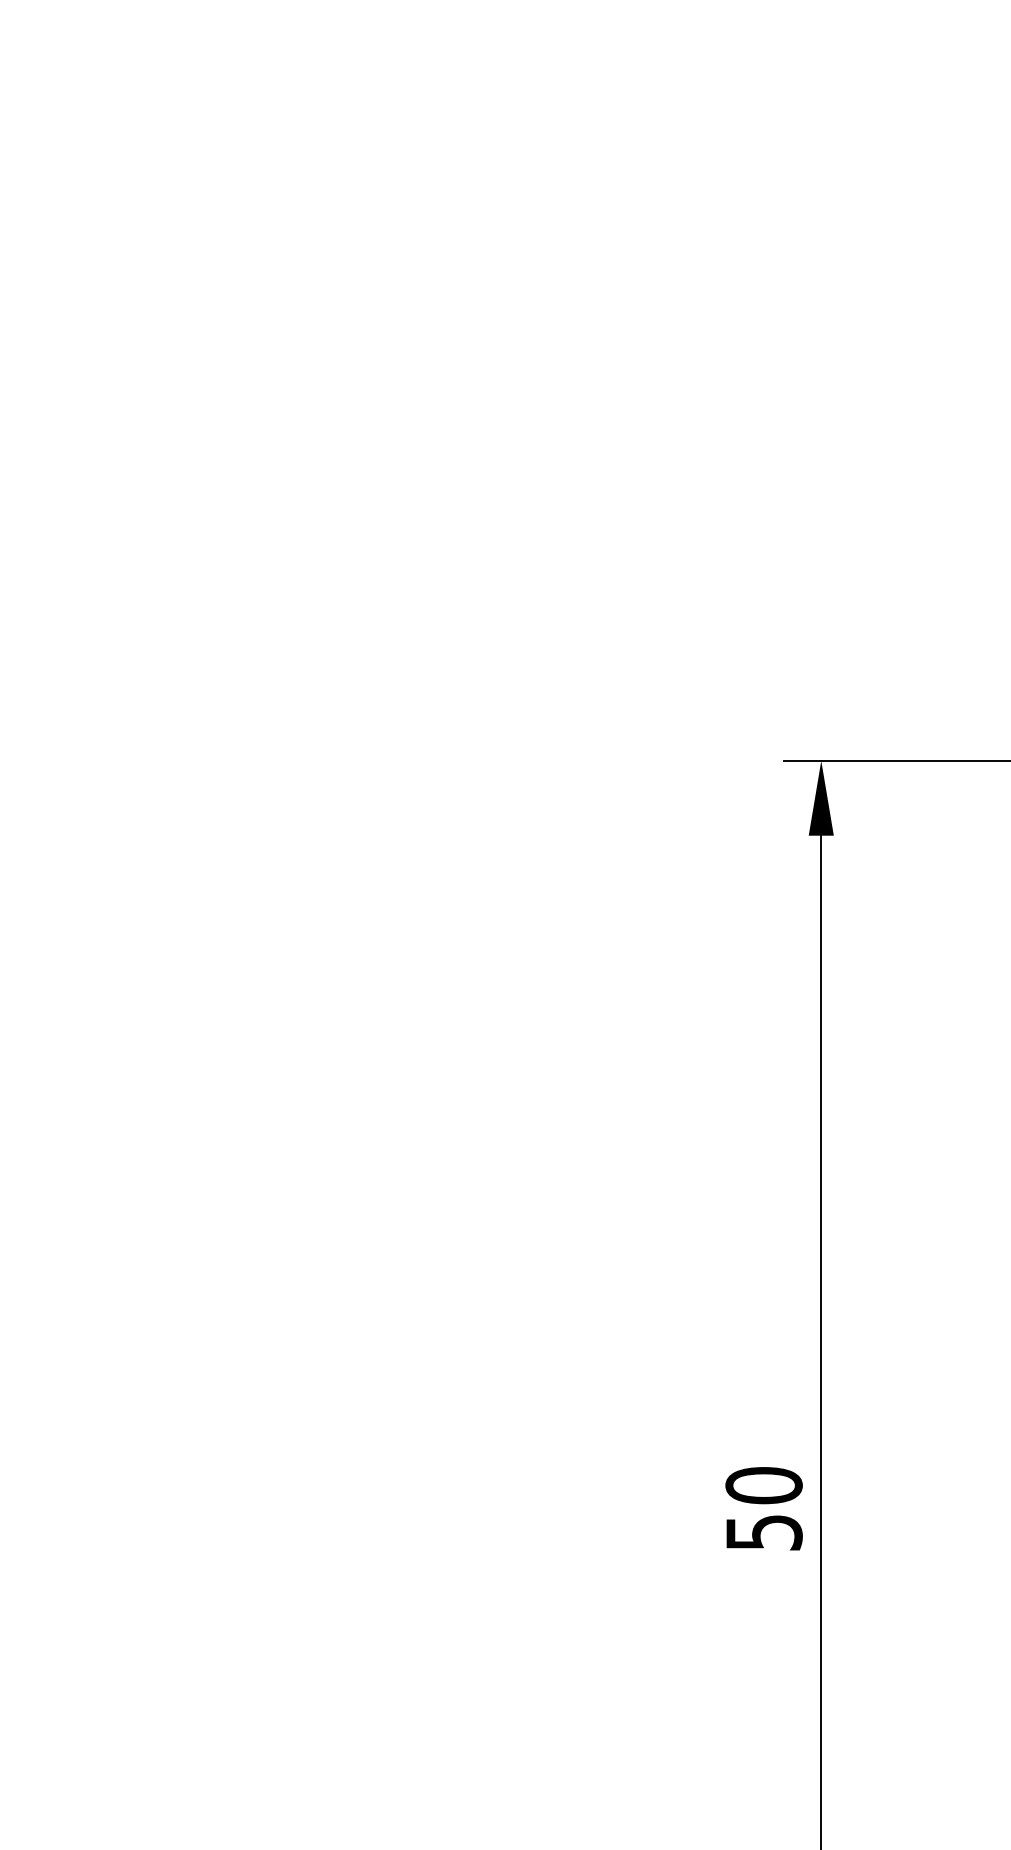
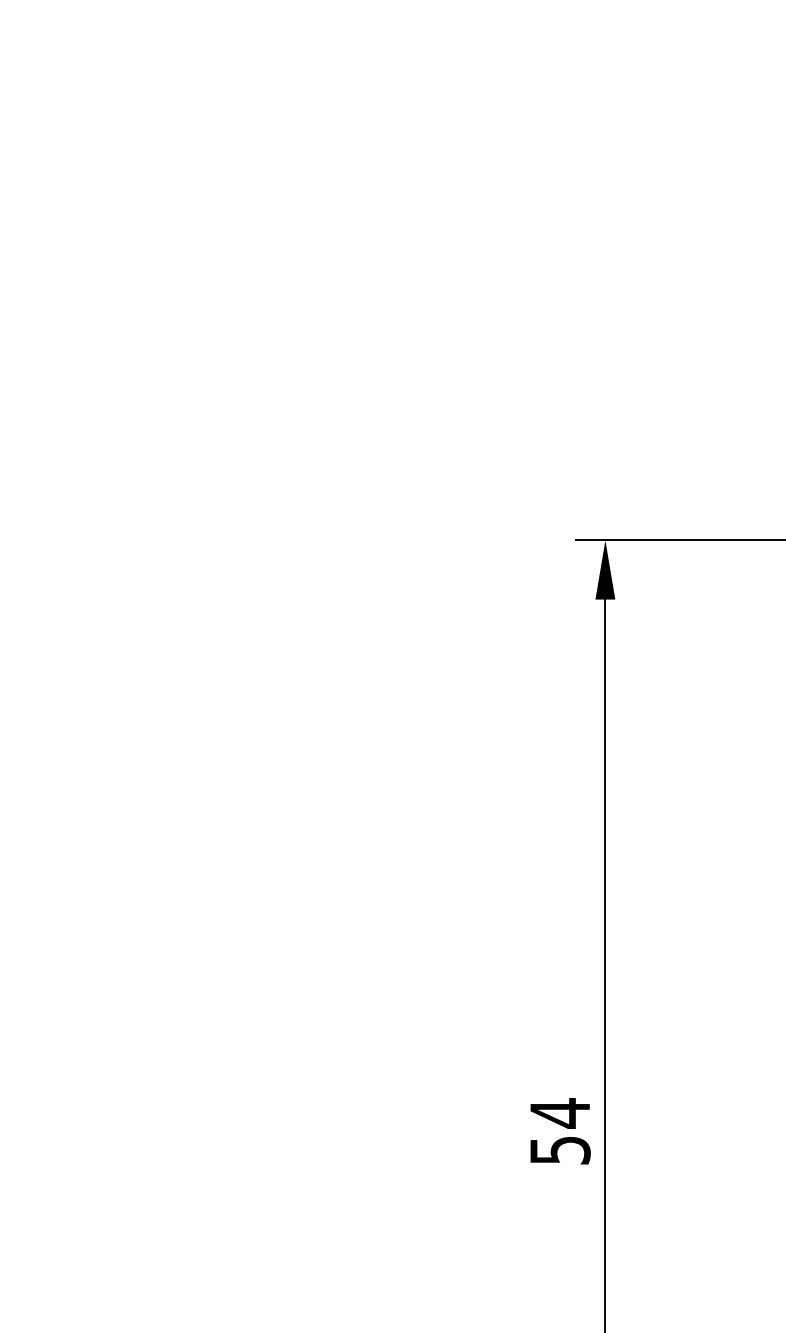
text: (763, 1485) -> (559, 1113), 50 -> 54

